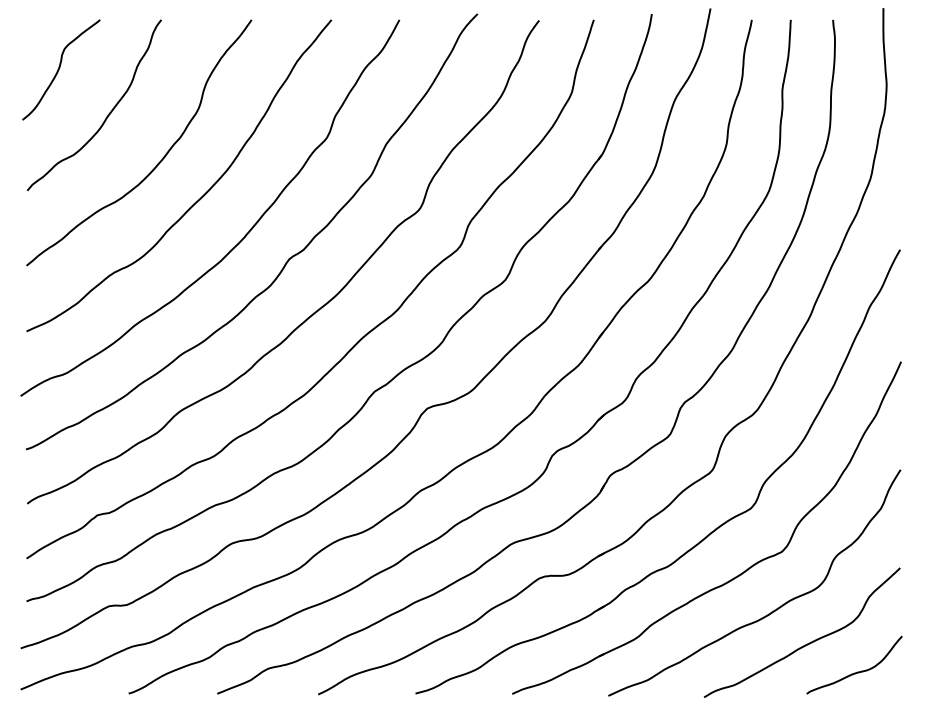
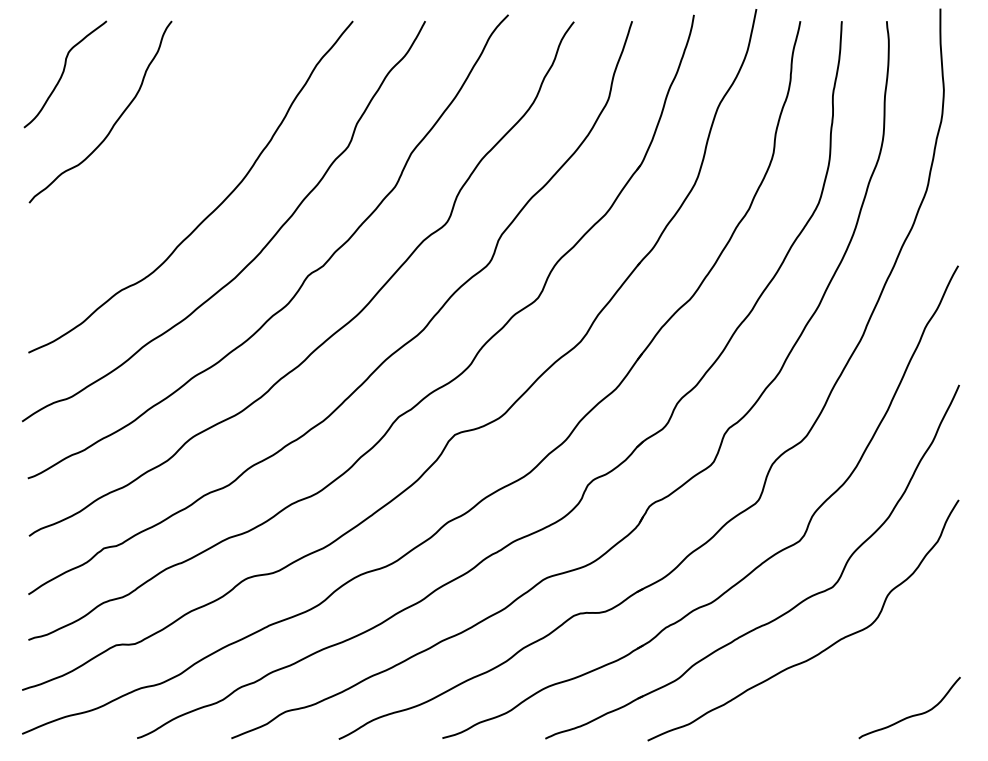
curve: (162, 157) -> (173, 167), removed
curve: (807, 643) -> (859, 684), removed

